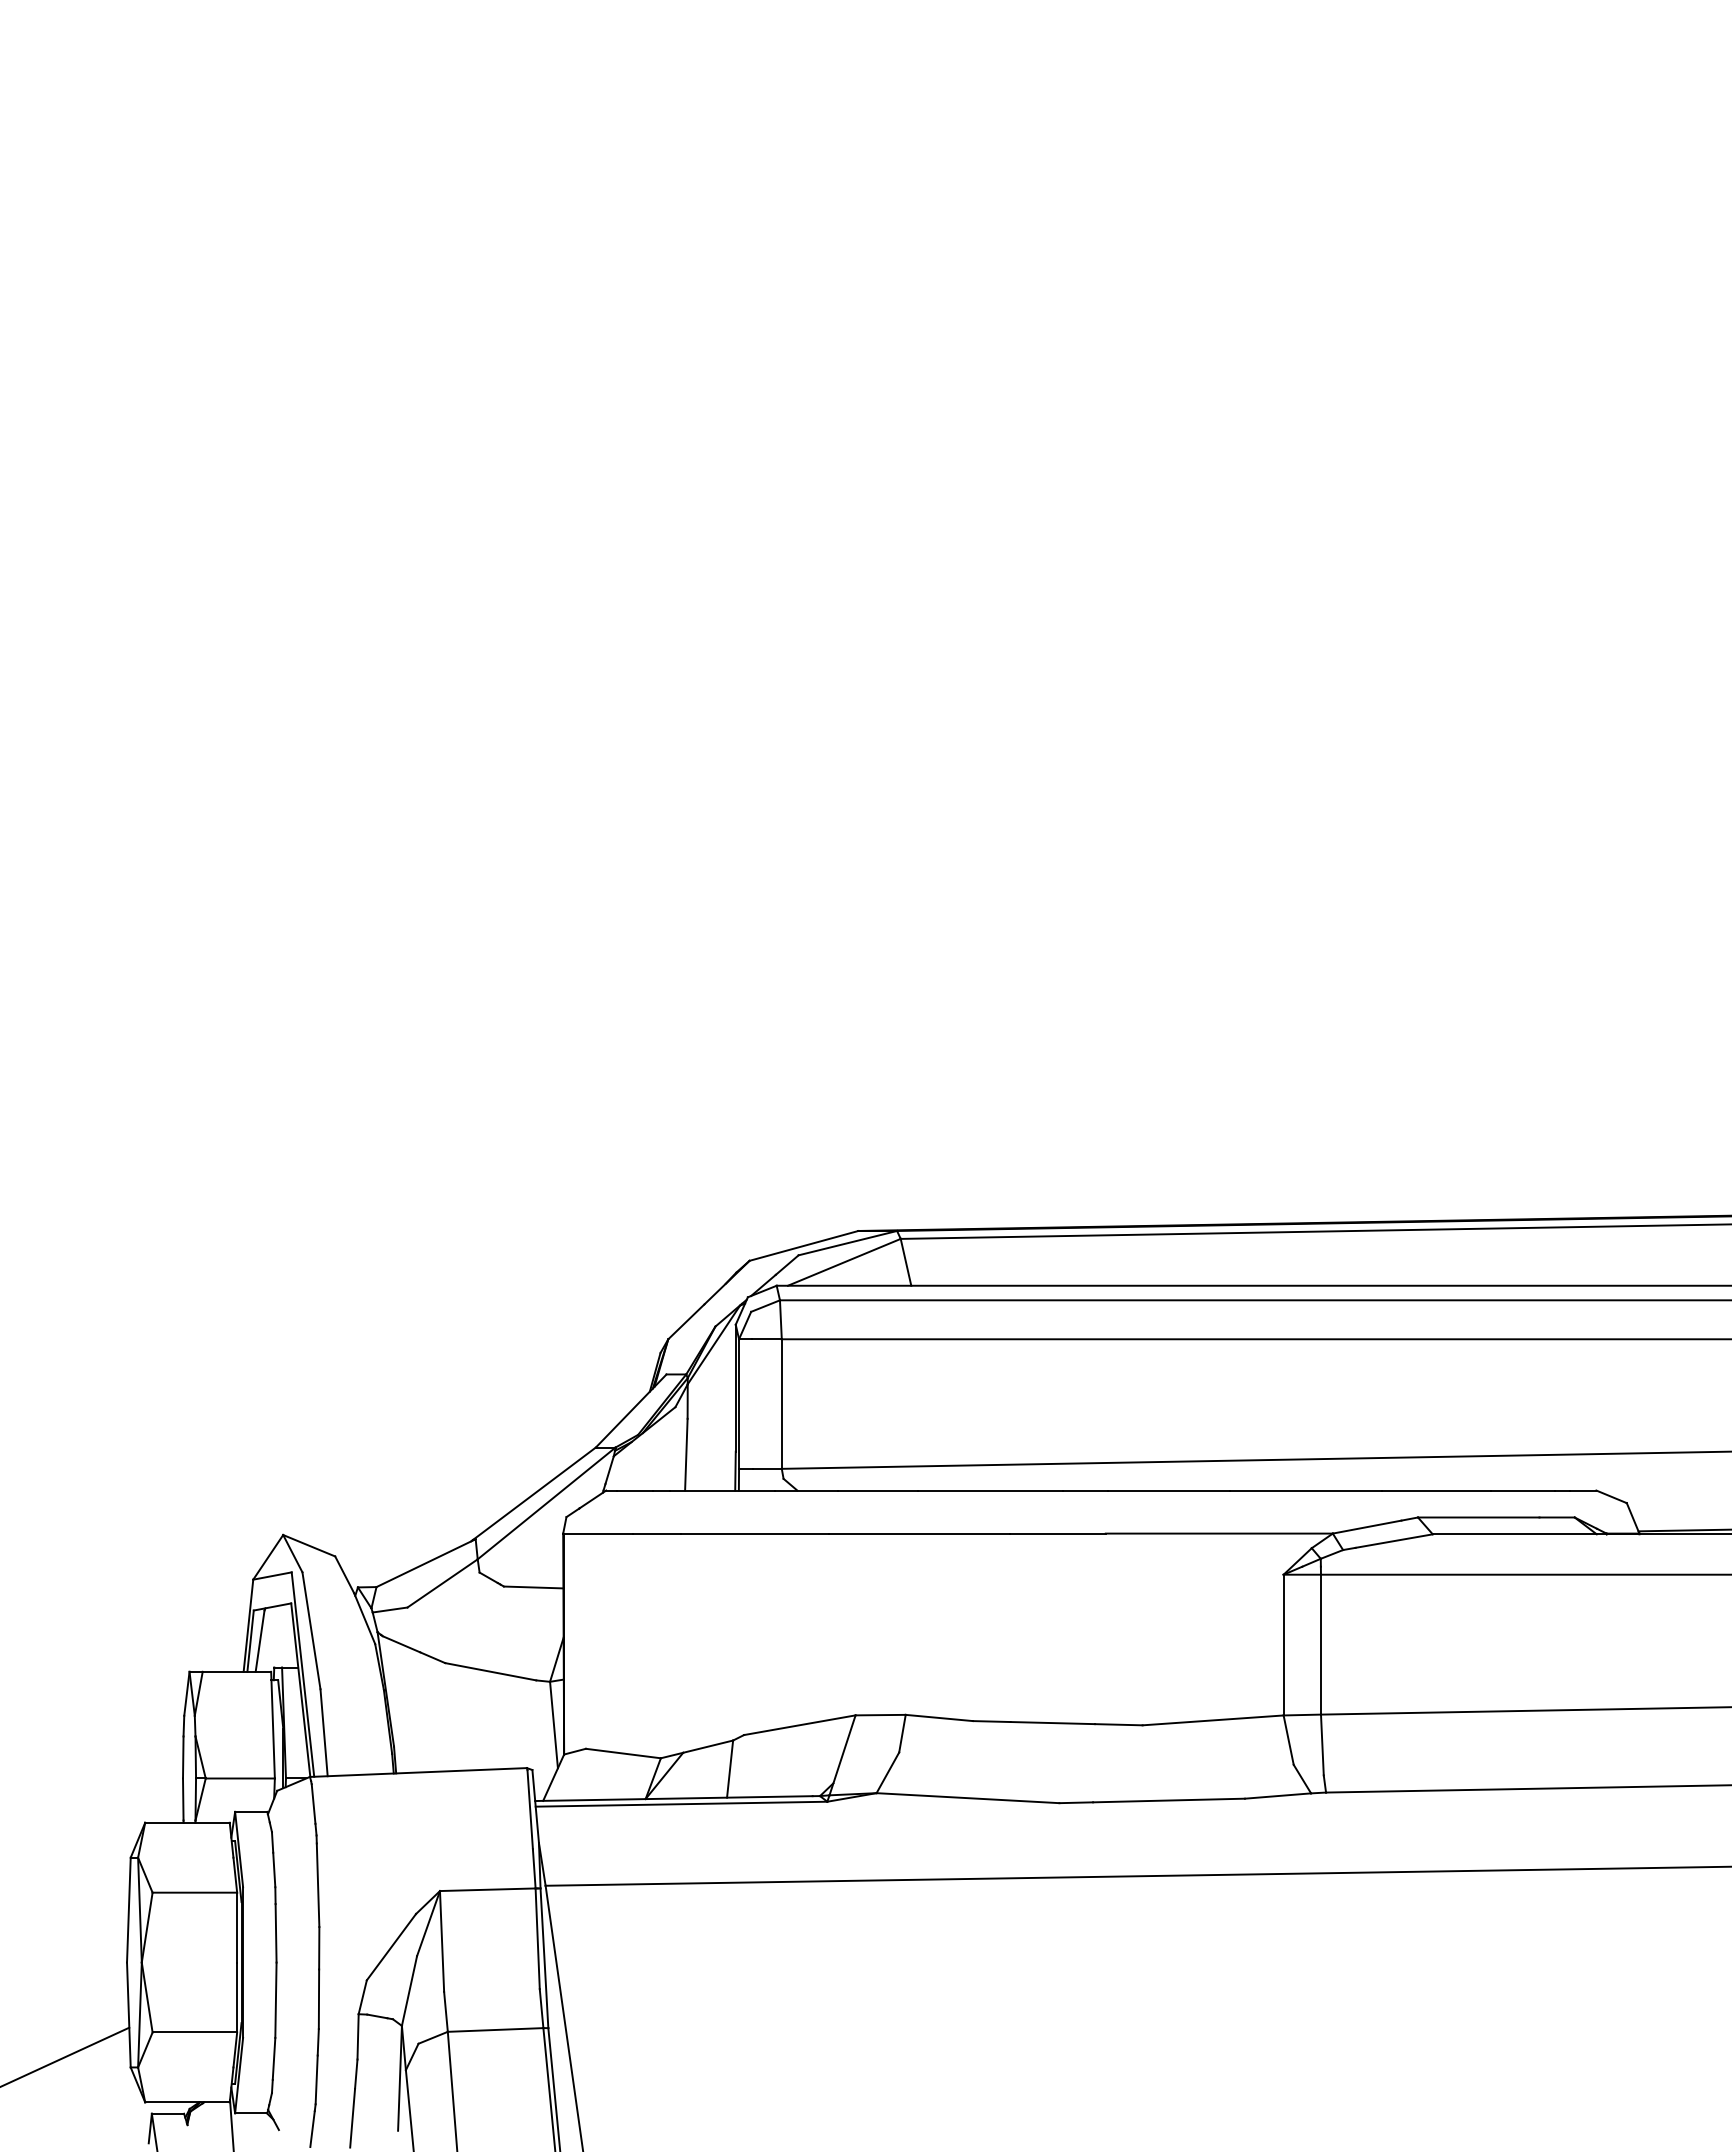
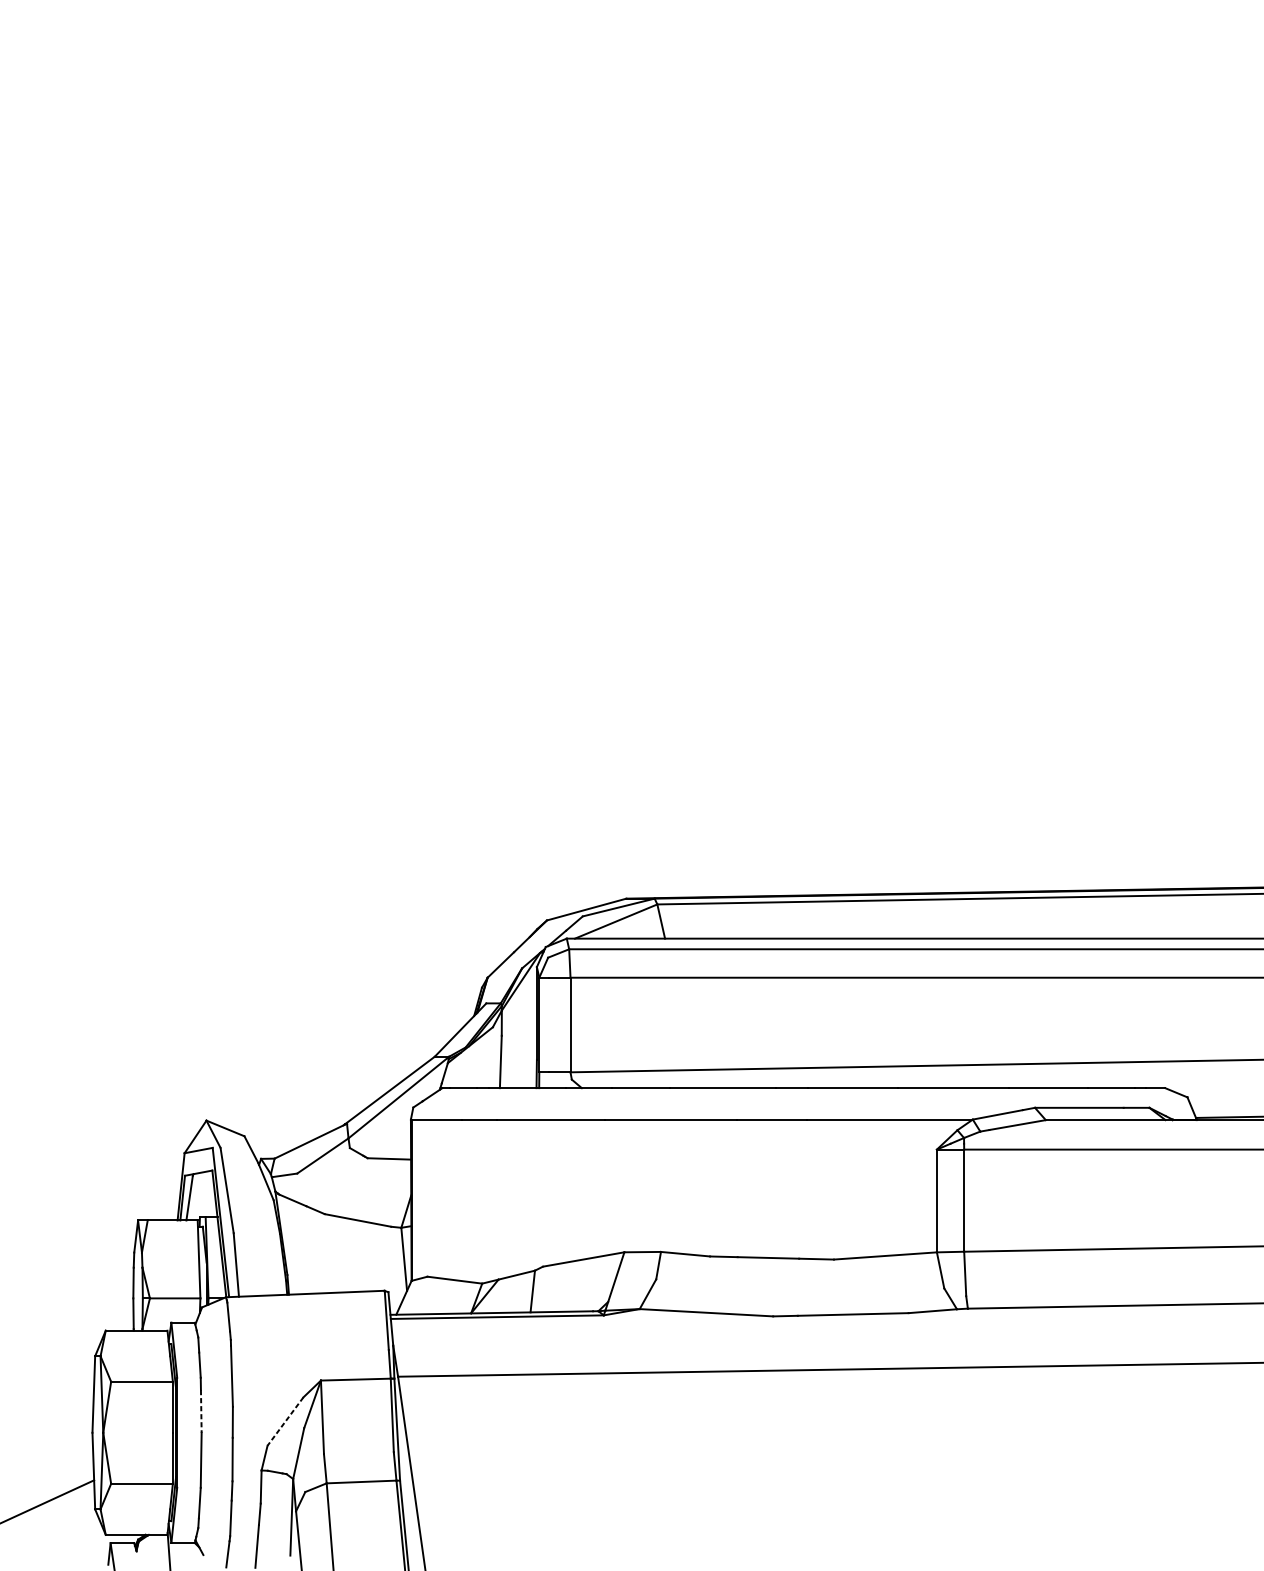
line: (276, 1933) -> (201, 1411), solid -> dashed
line: (391, 1947) -> (285, 1421), solid -> dashed

